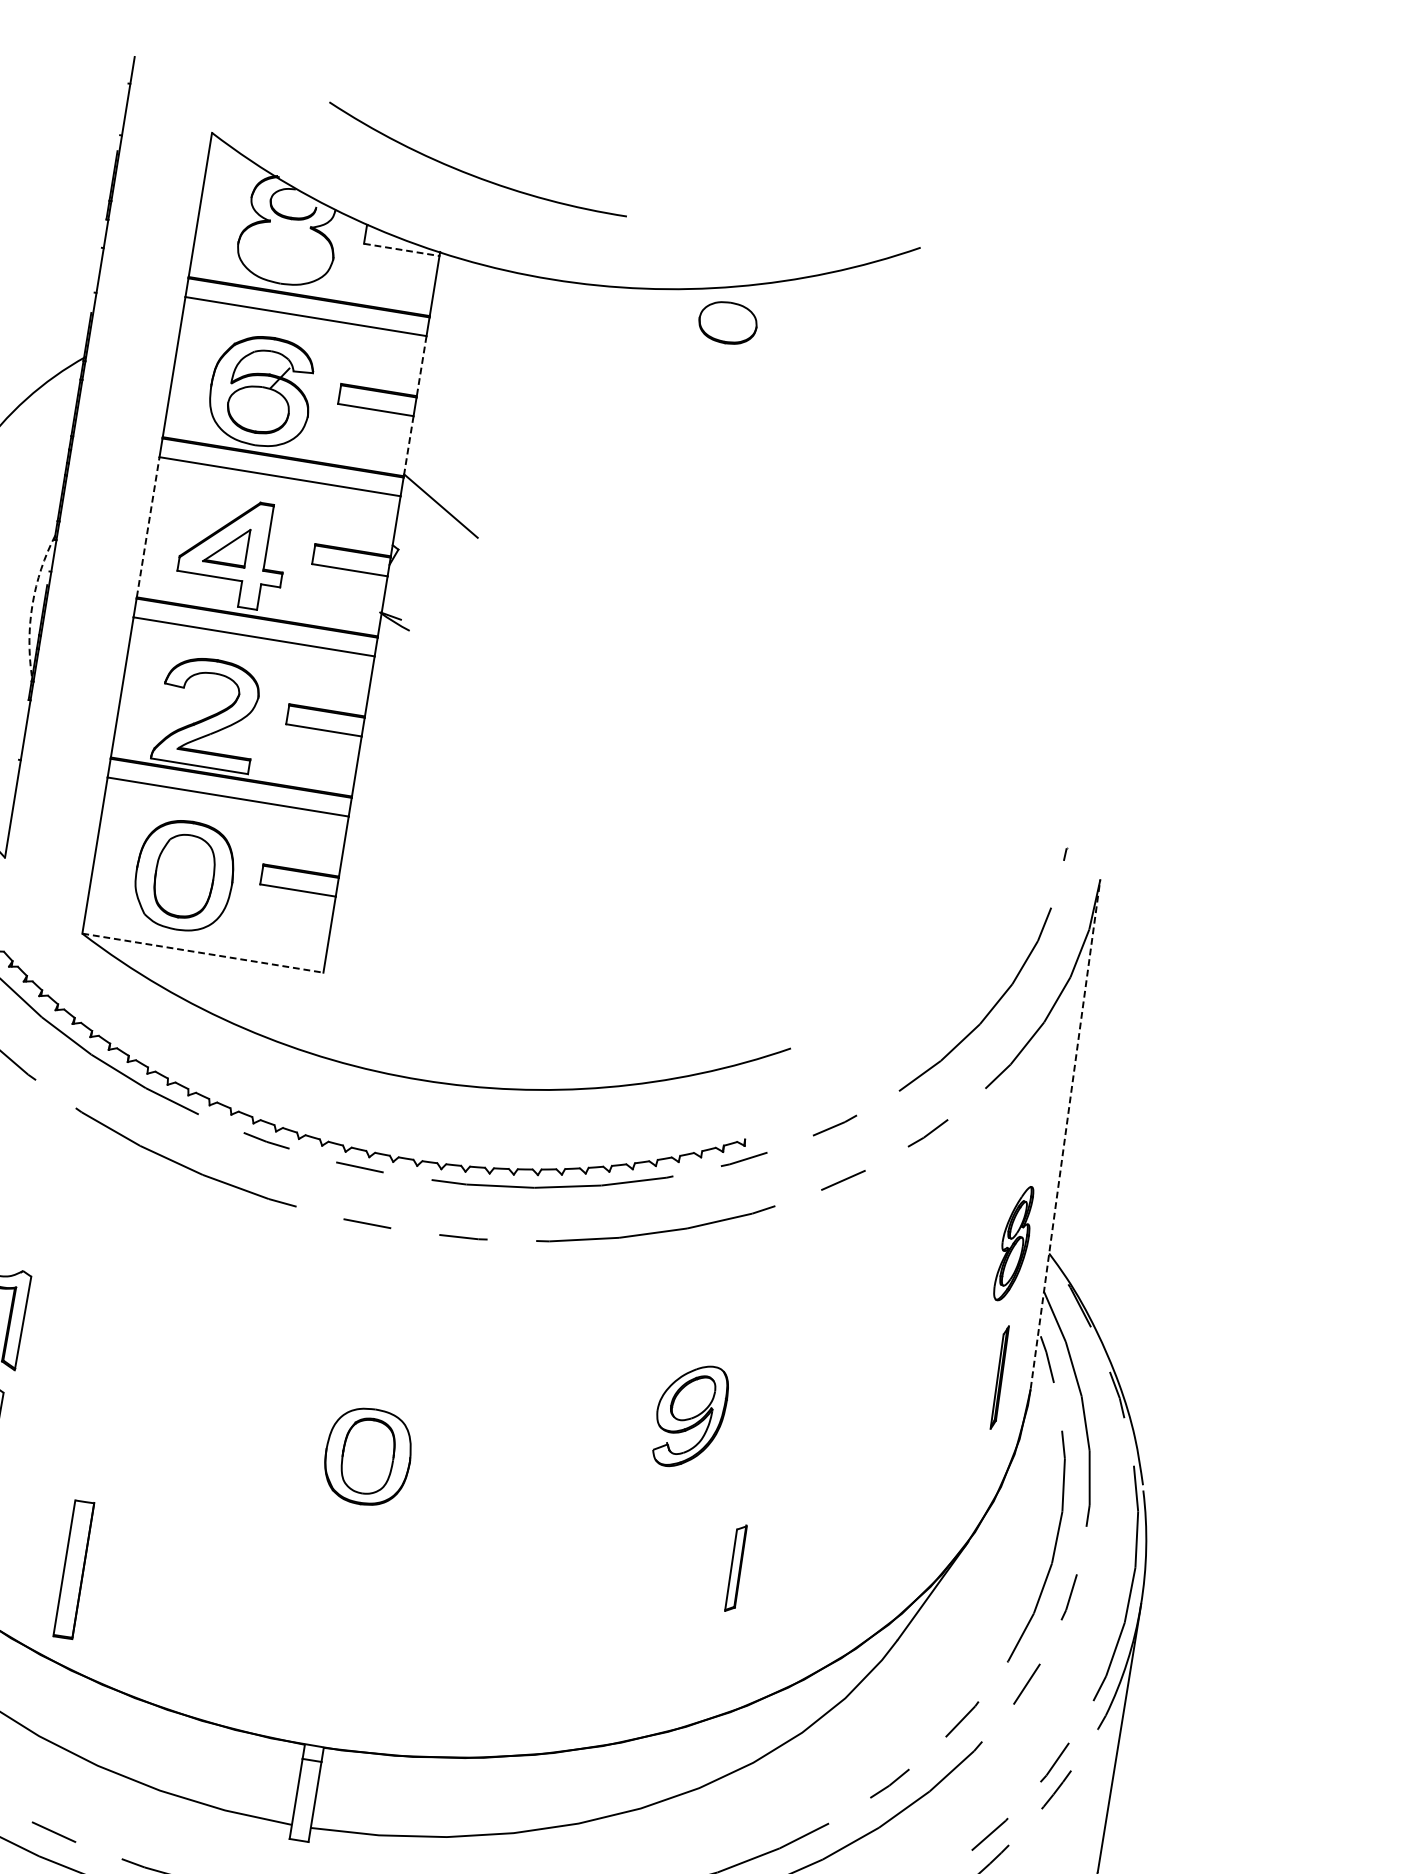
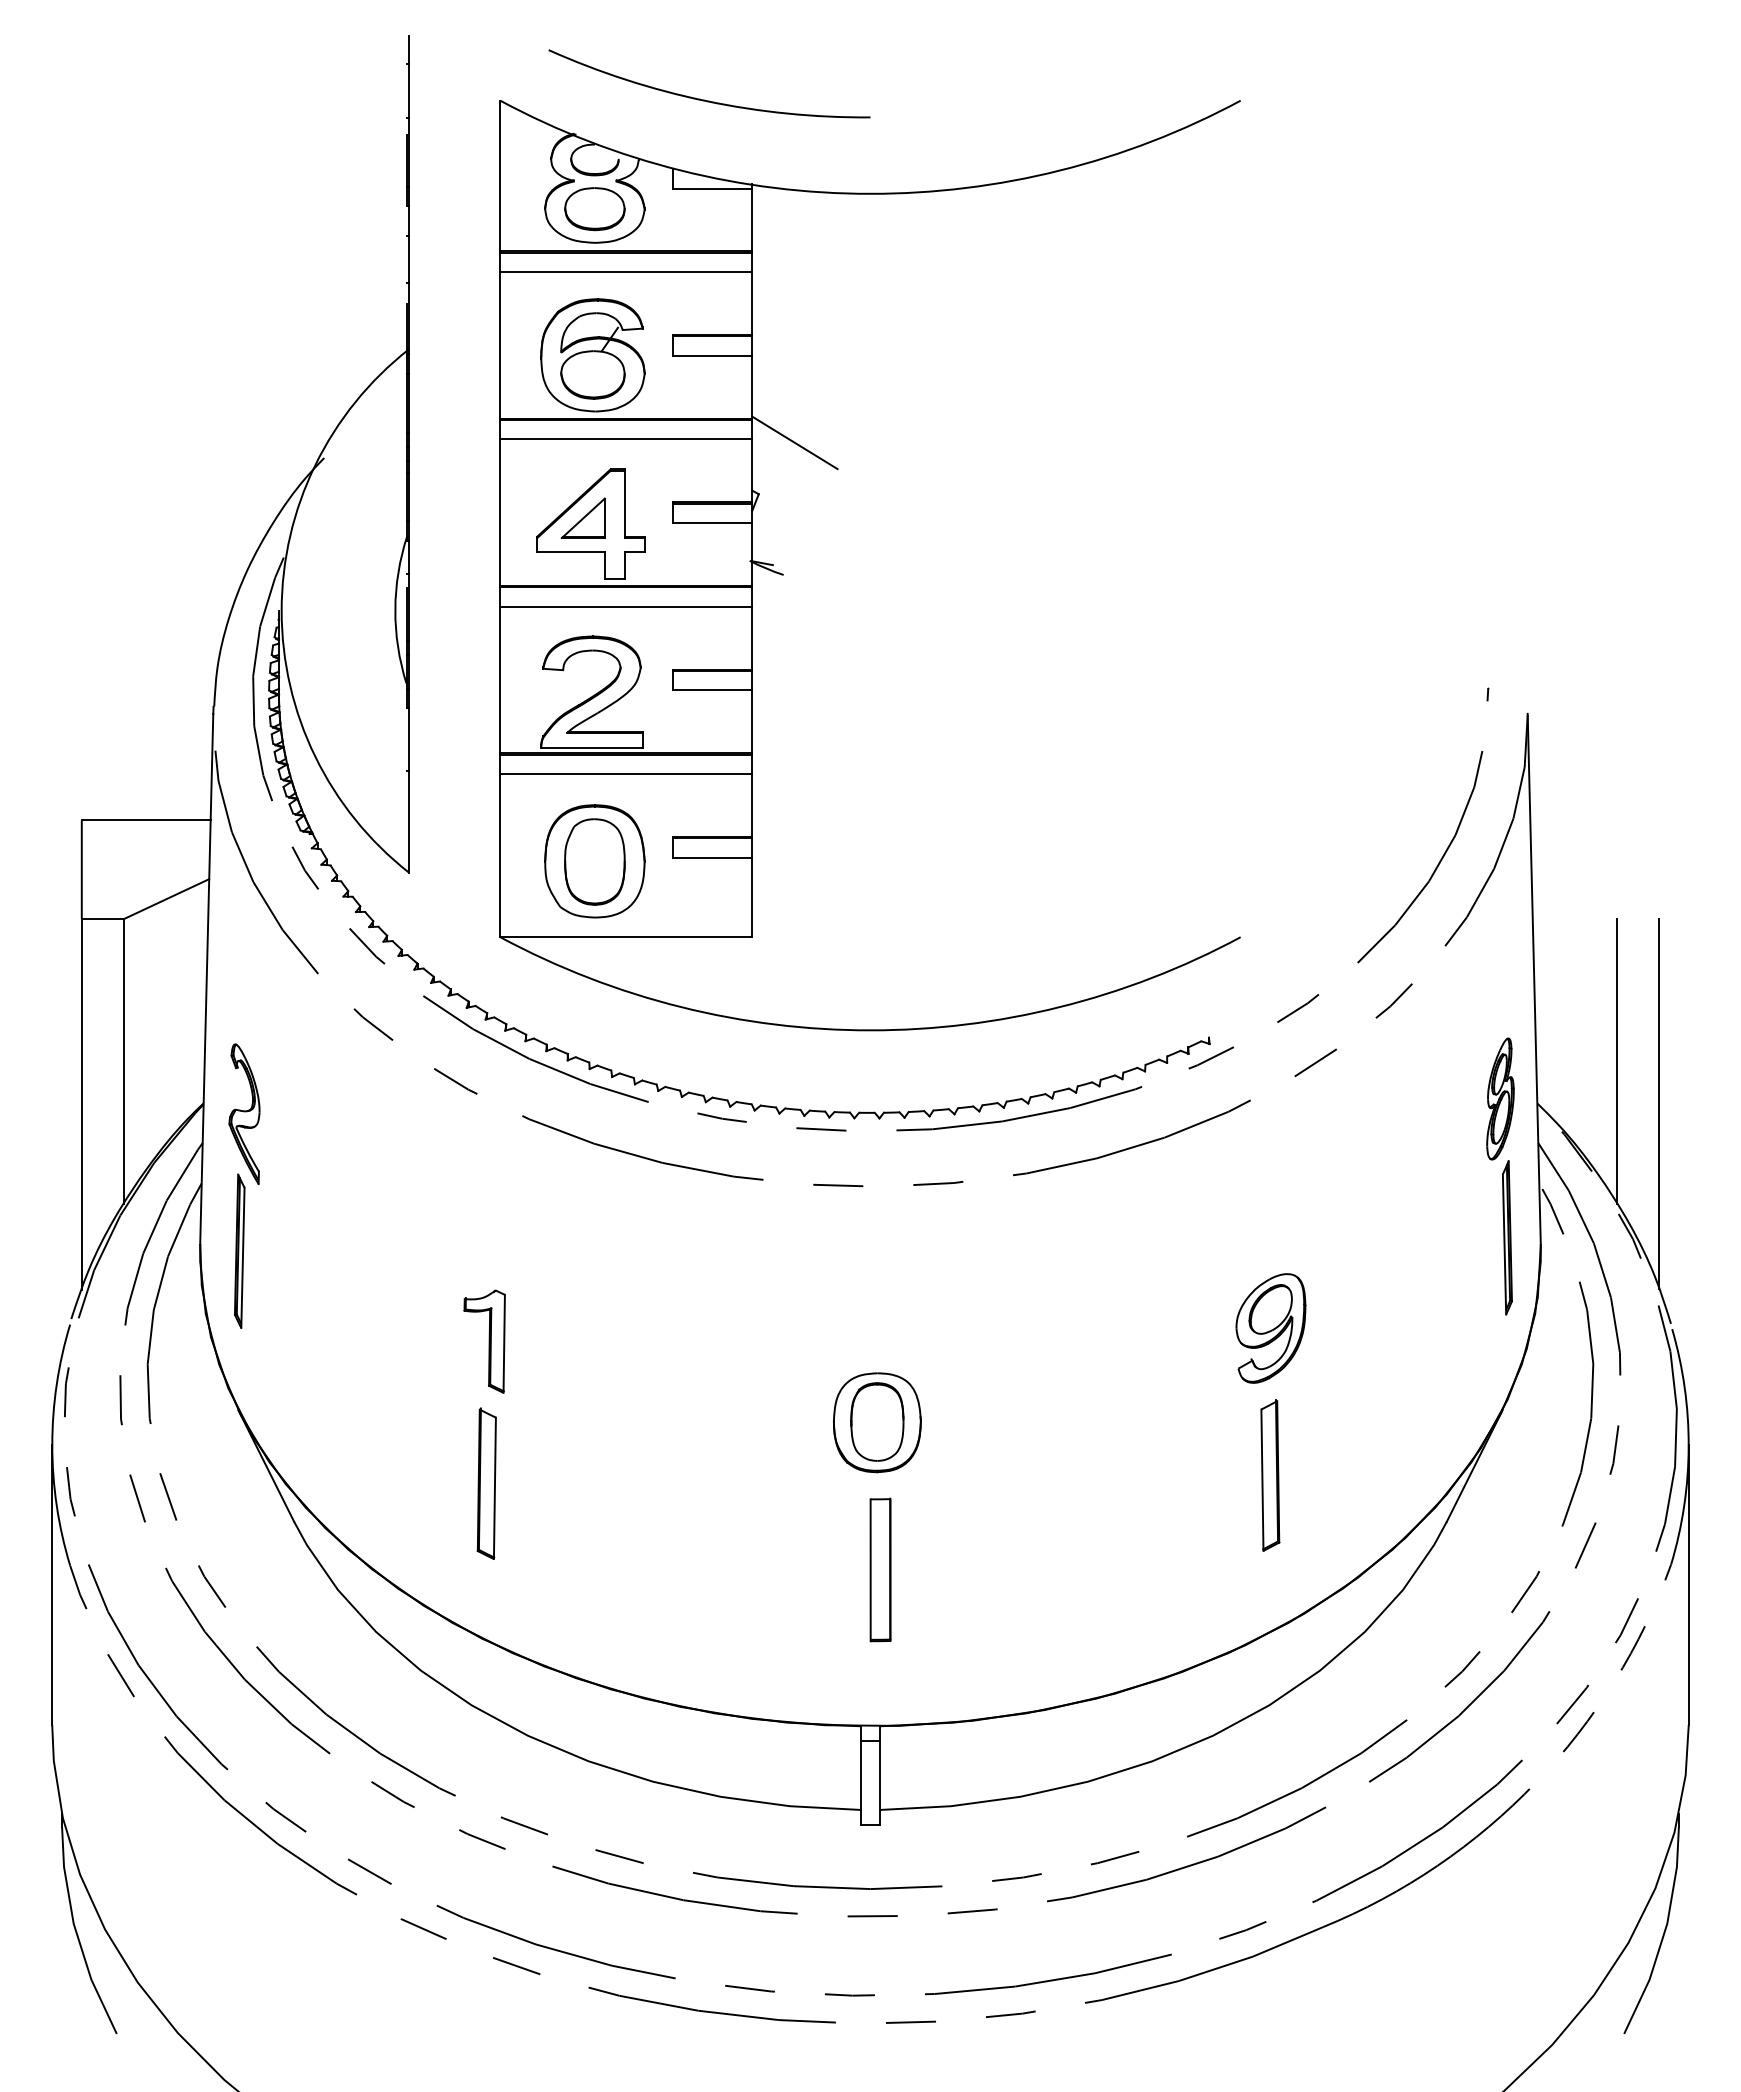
arc: (470, 173) -> (704, 99), moved
line: (402, 250) -> (713, 188), dashed -> solid
part: (727, 323) -> (594, 209), moved
line: (421, 367) -> (752, 304), dashed -> solid
line: (408, 446) -> (752, 387), dashed -> solid
line: (148, 527) -> (500, 512), dashed -> solid
arc: (32, 603) -> (395, 609), dashed -> solid
line: (203, 953) -> (626, 937), dashed -> solid
line: (1065, 1133) -> (1534, 978), dashed -> solid
line: (1131, 1225) -> (1616, 1061), added
line: (1166, 1273) -> (1659, 1104), added
part: (999, 1377) -> (1507, 1237), size x1.43
part: (690, 1416) -> (1270, 1328), moved
part: (736, 1568) -> (1270, 1475), size x1.67
part: (73, 1569) -> (880, 1569), moved

